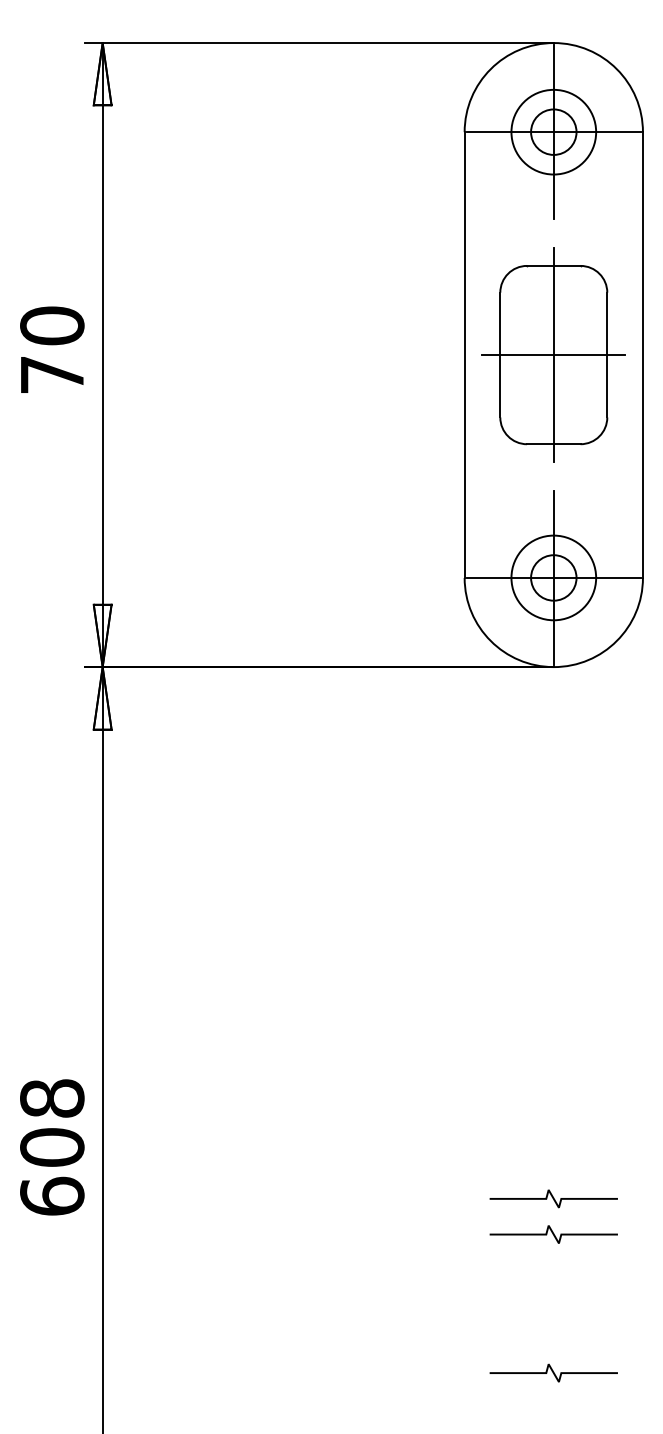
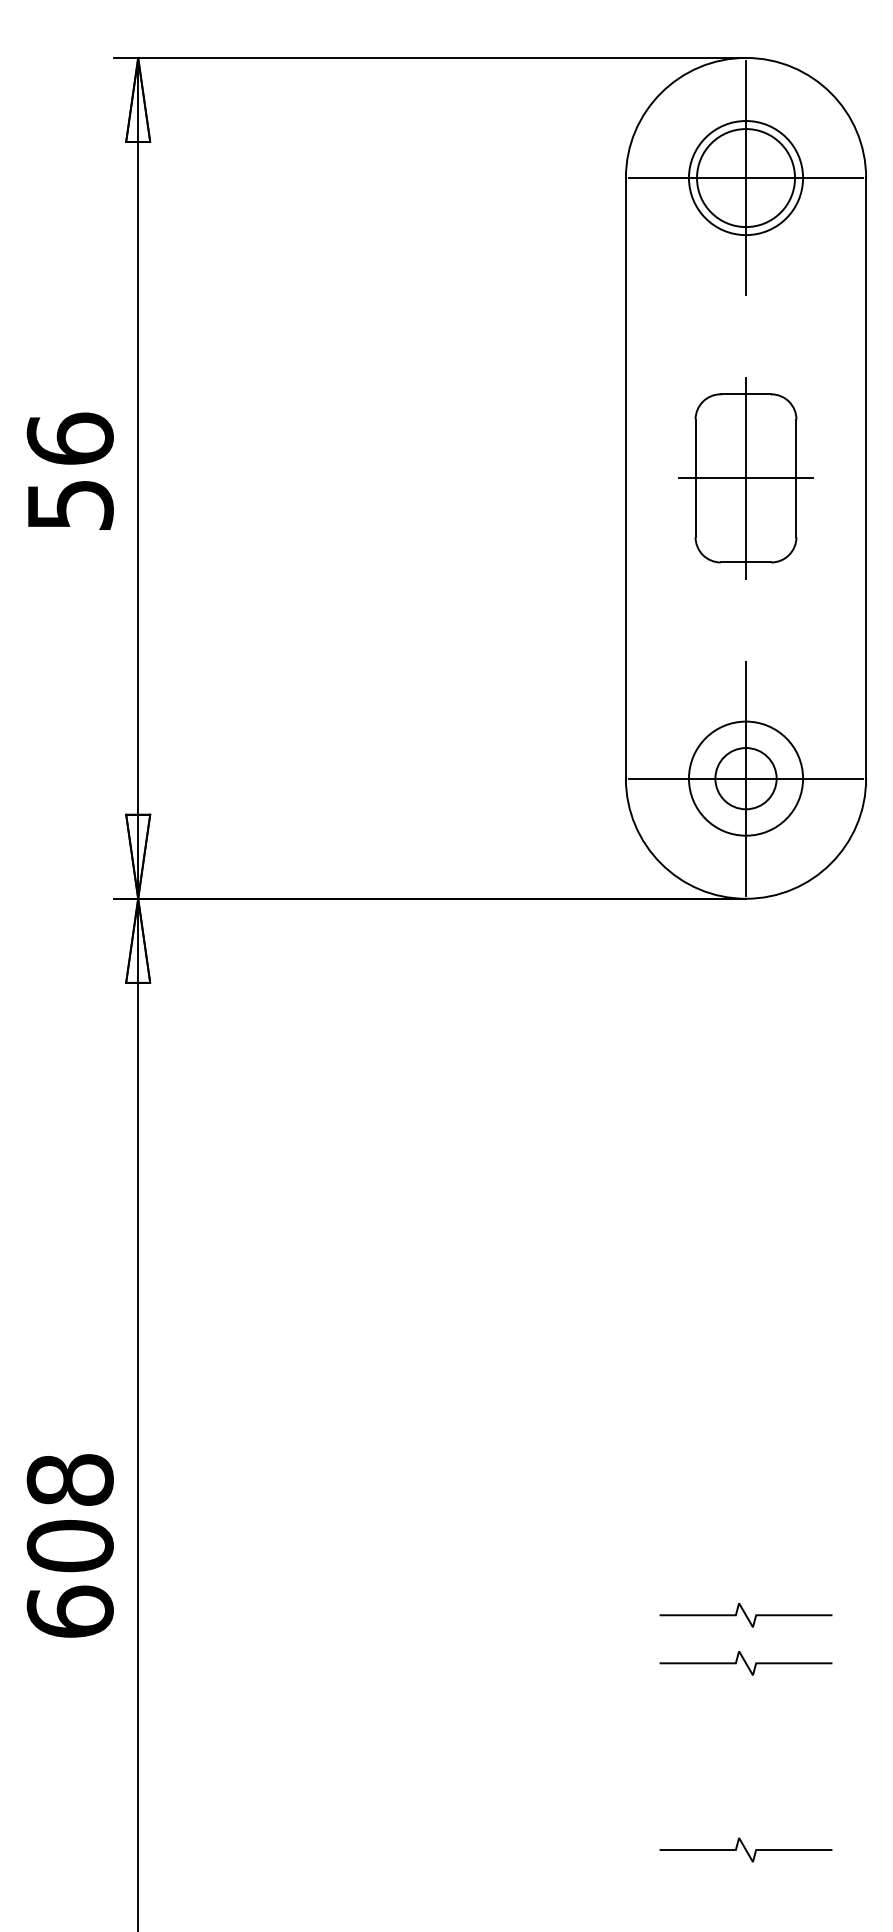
circle: (553, 131) -> (745, 177), size x1.6
text: (51, 349) -> (69, 470), 70 -> 56
part: (553, 355) -> (745, 478), size x0.7

